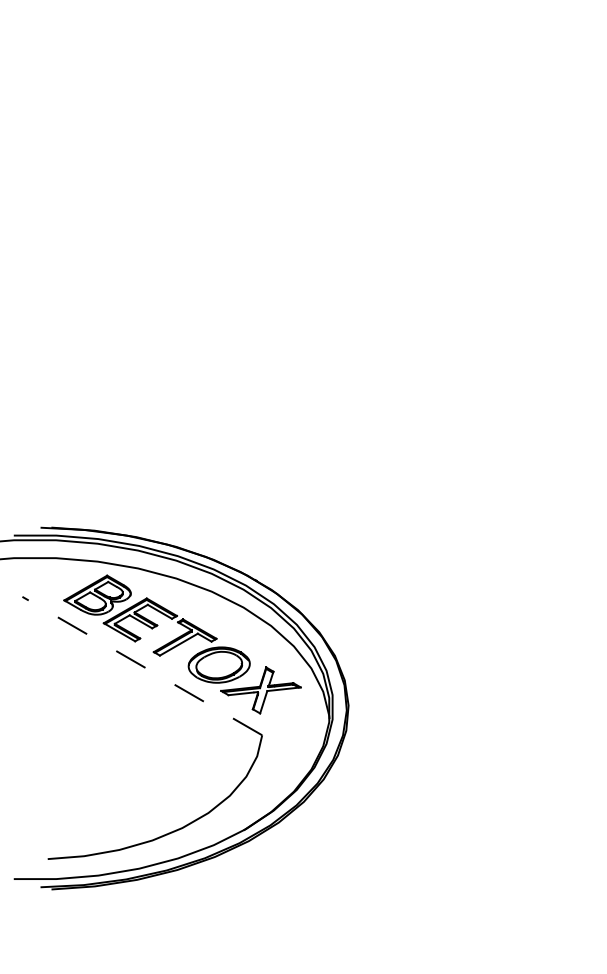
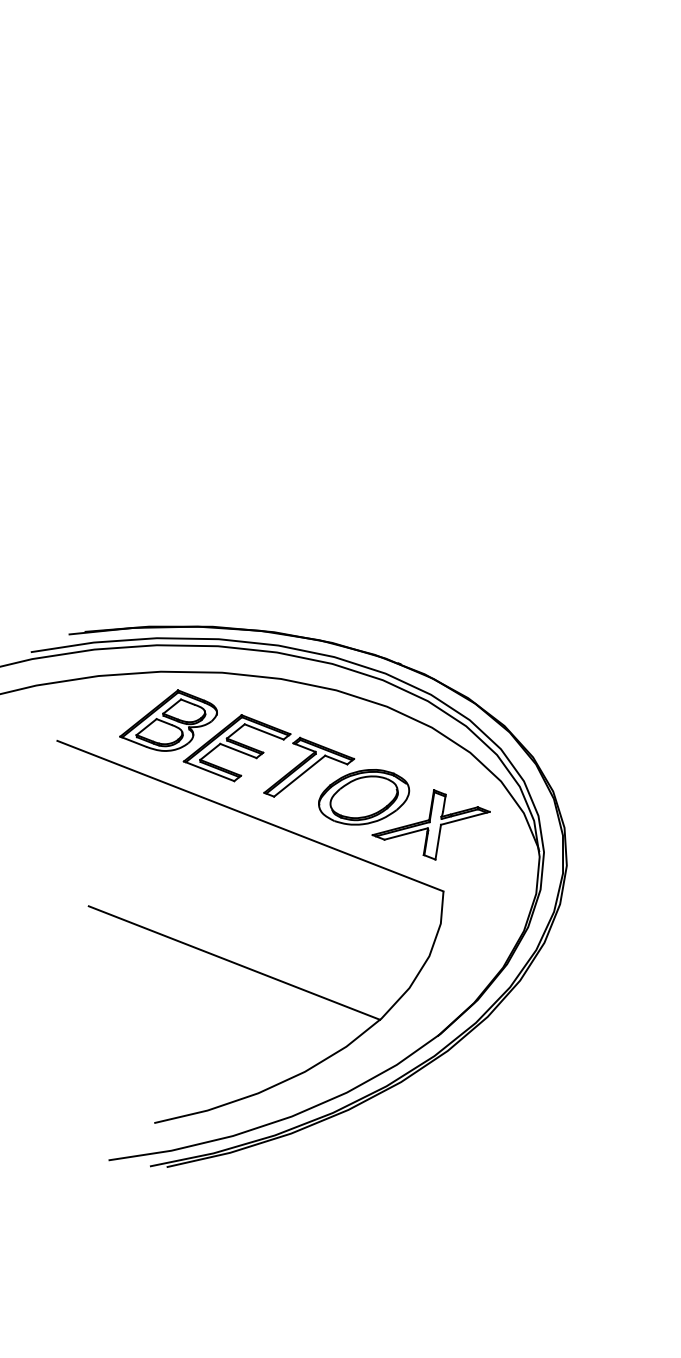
line: (141, 665) -> (249, 815), dashed -> solid
line: (116, 761) -> (233, 963), added

